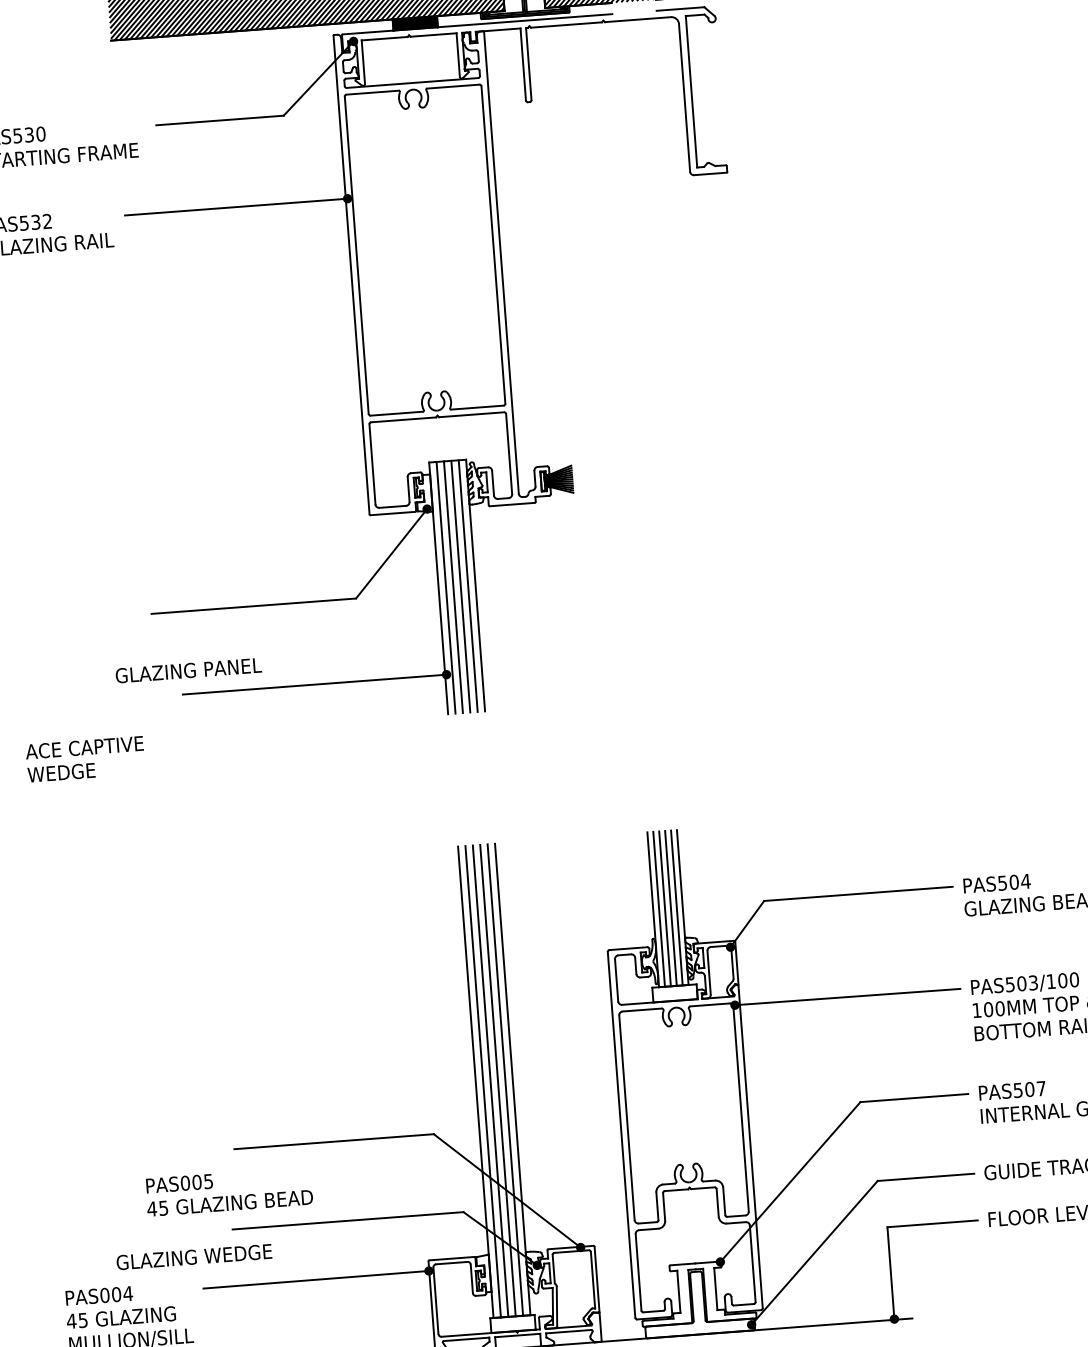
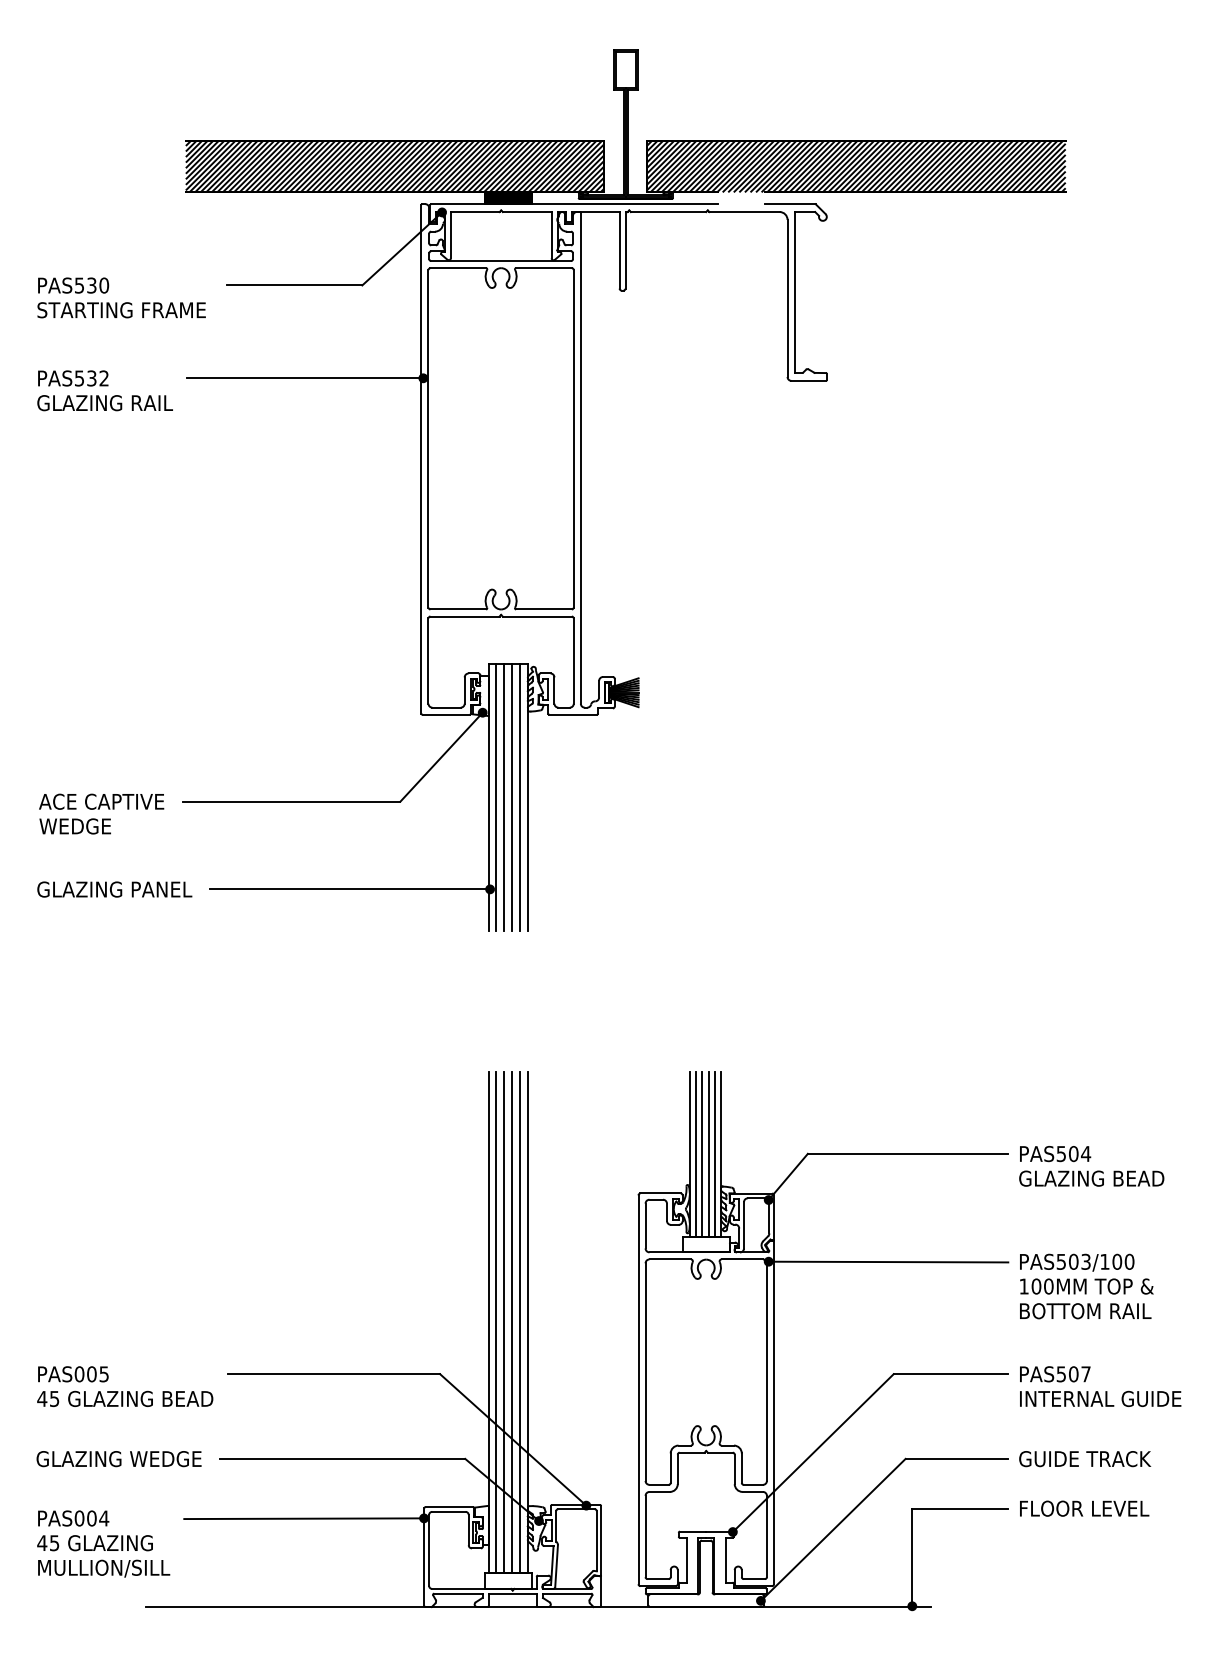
text: (188, 670) -> (114, 889), moved
text: (85, 758) -> (101, 813), moved
text: (229, 1191) -> (125, 1386), moved
text: (193, 1257) -> (118, 1459), moved

